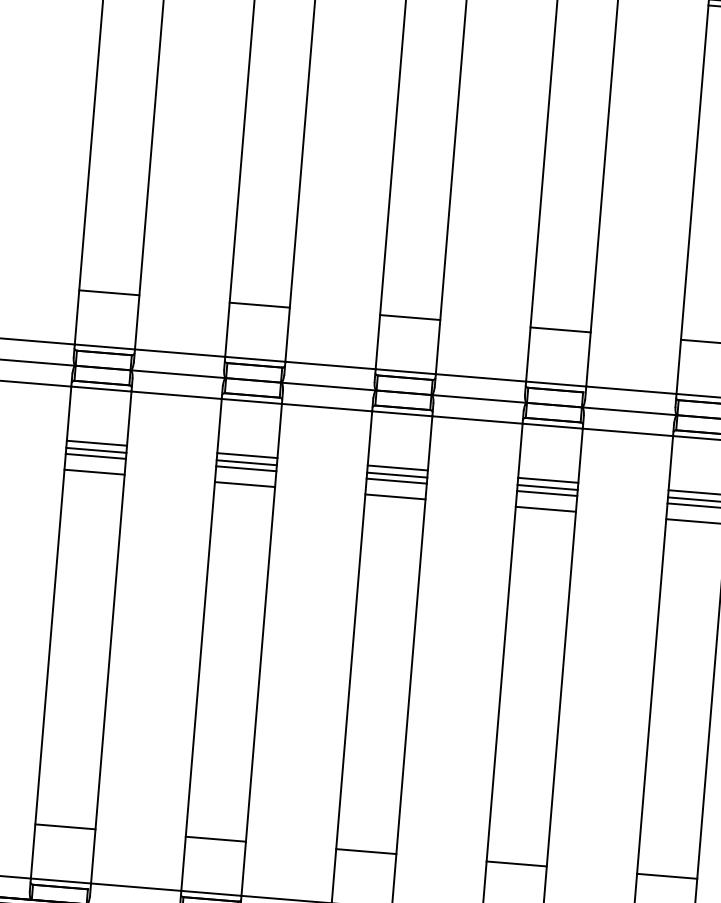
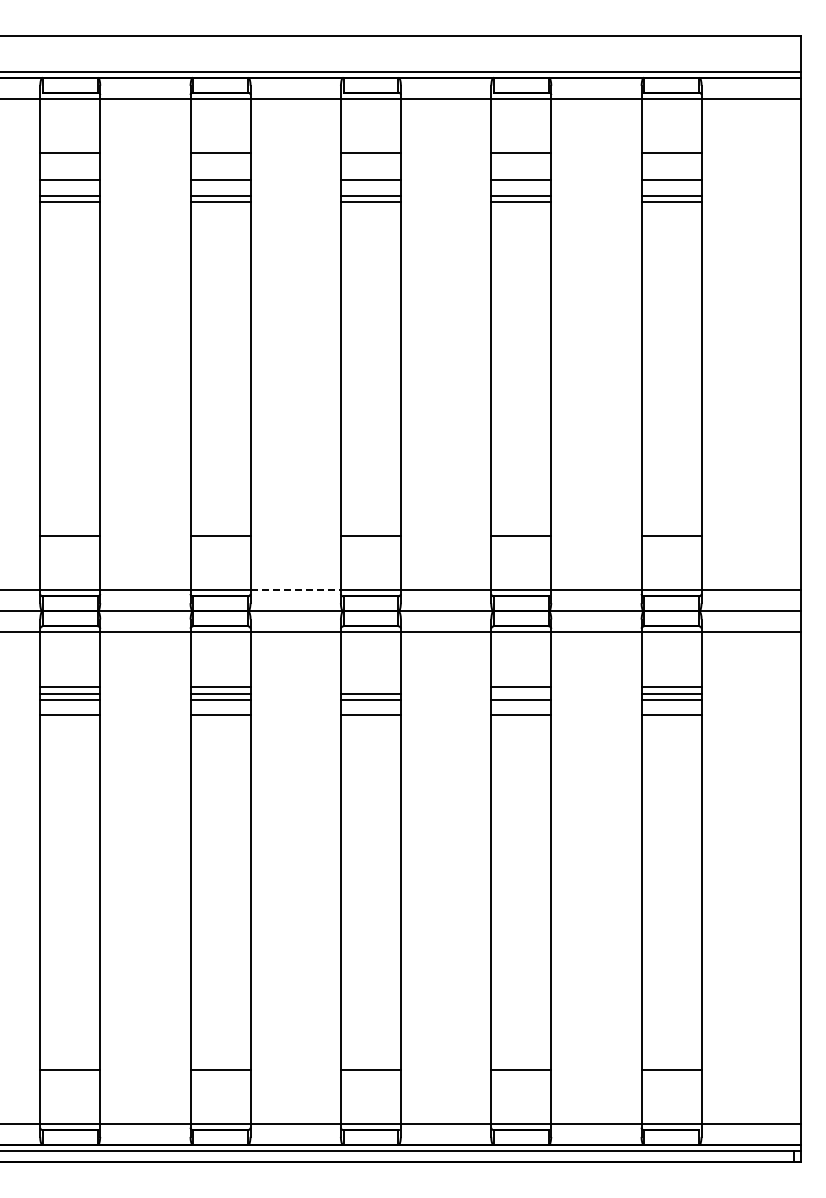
line: (331, 365) -> (296, 590), solid -> dashed
line: (397, 467) -> (370, 686), removed
line: (547, 487) -> (521, 693), removed

